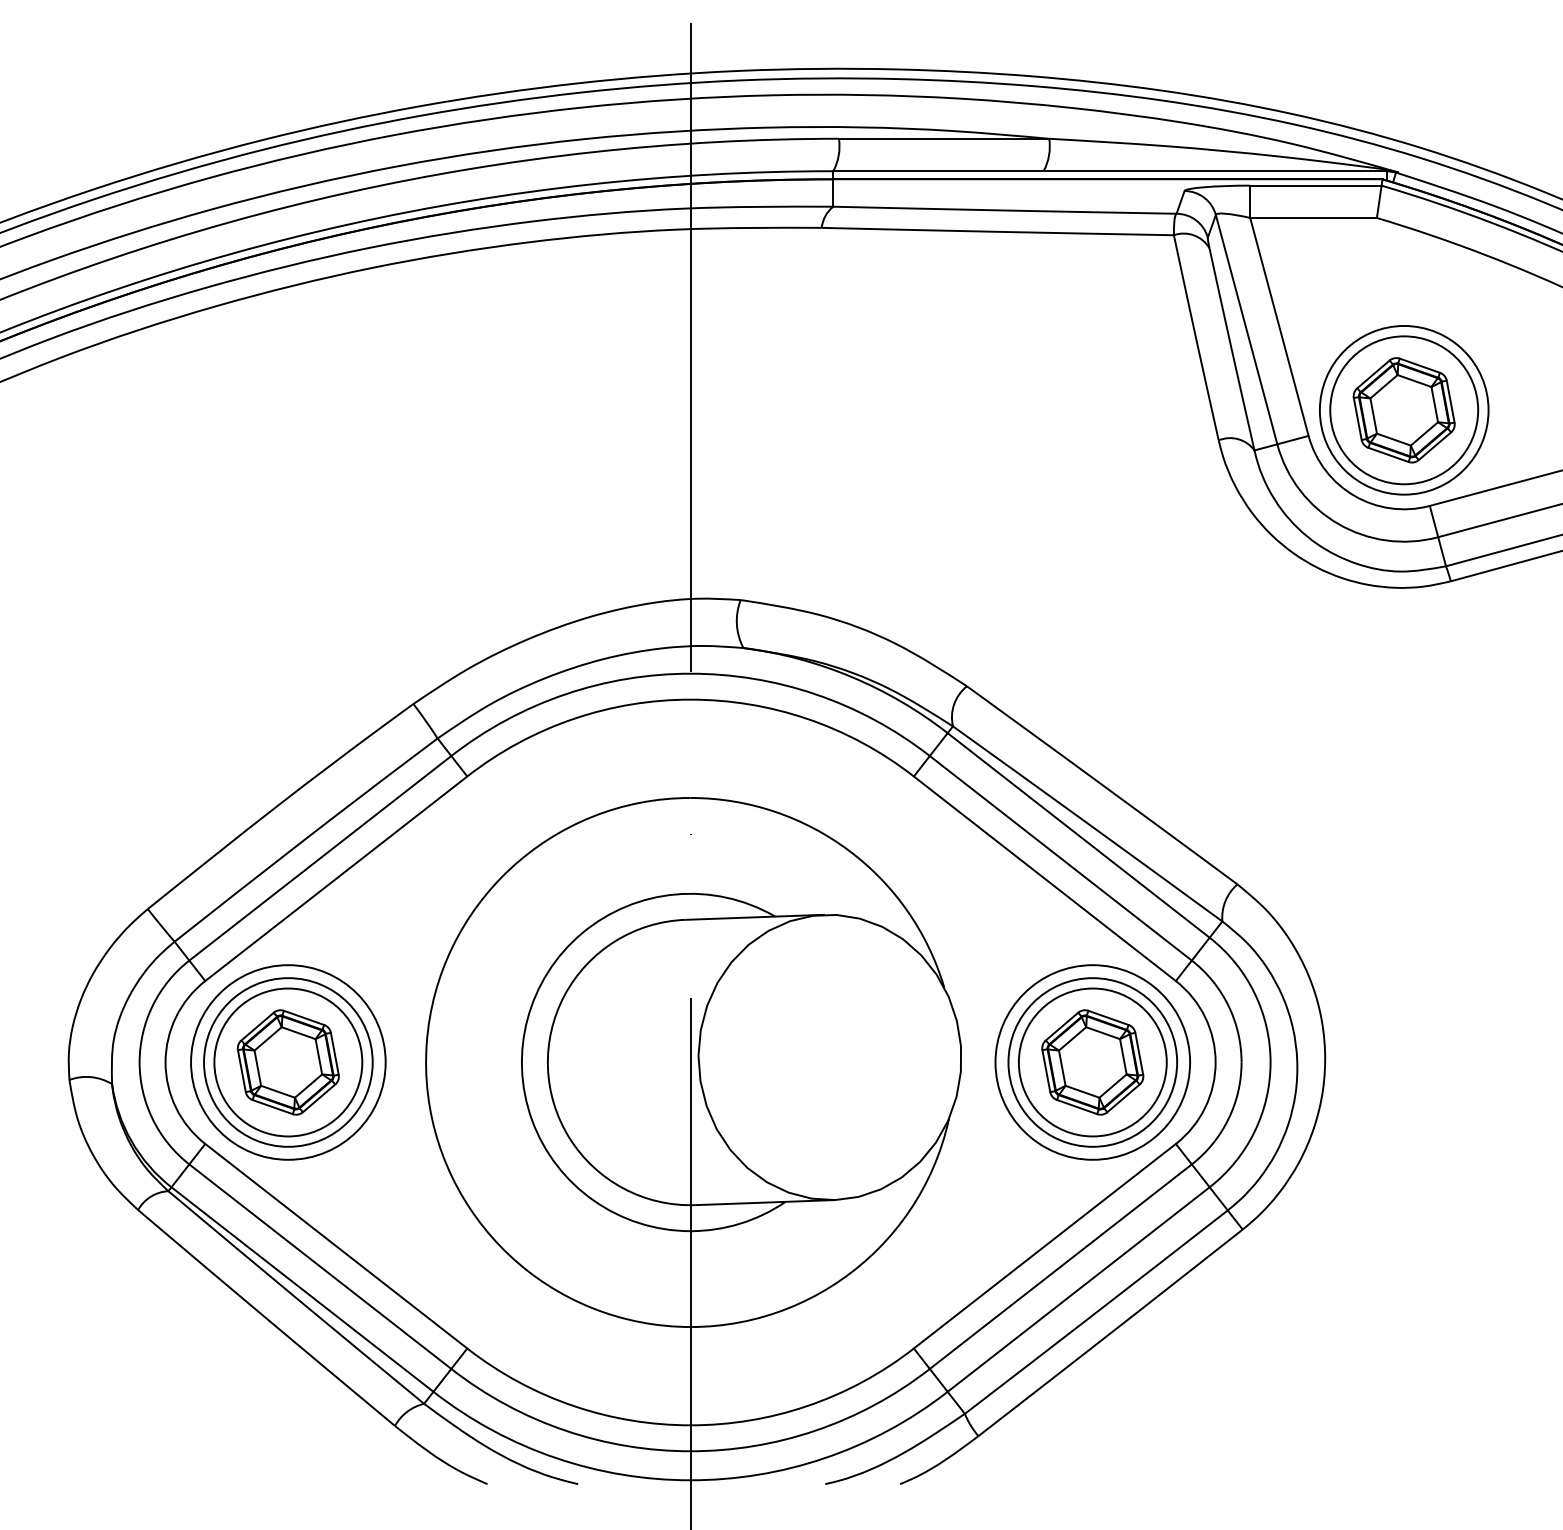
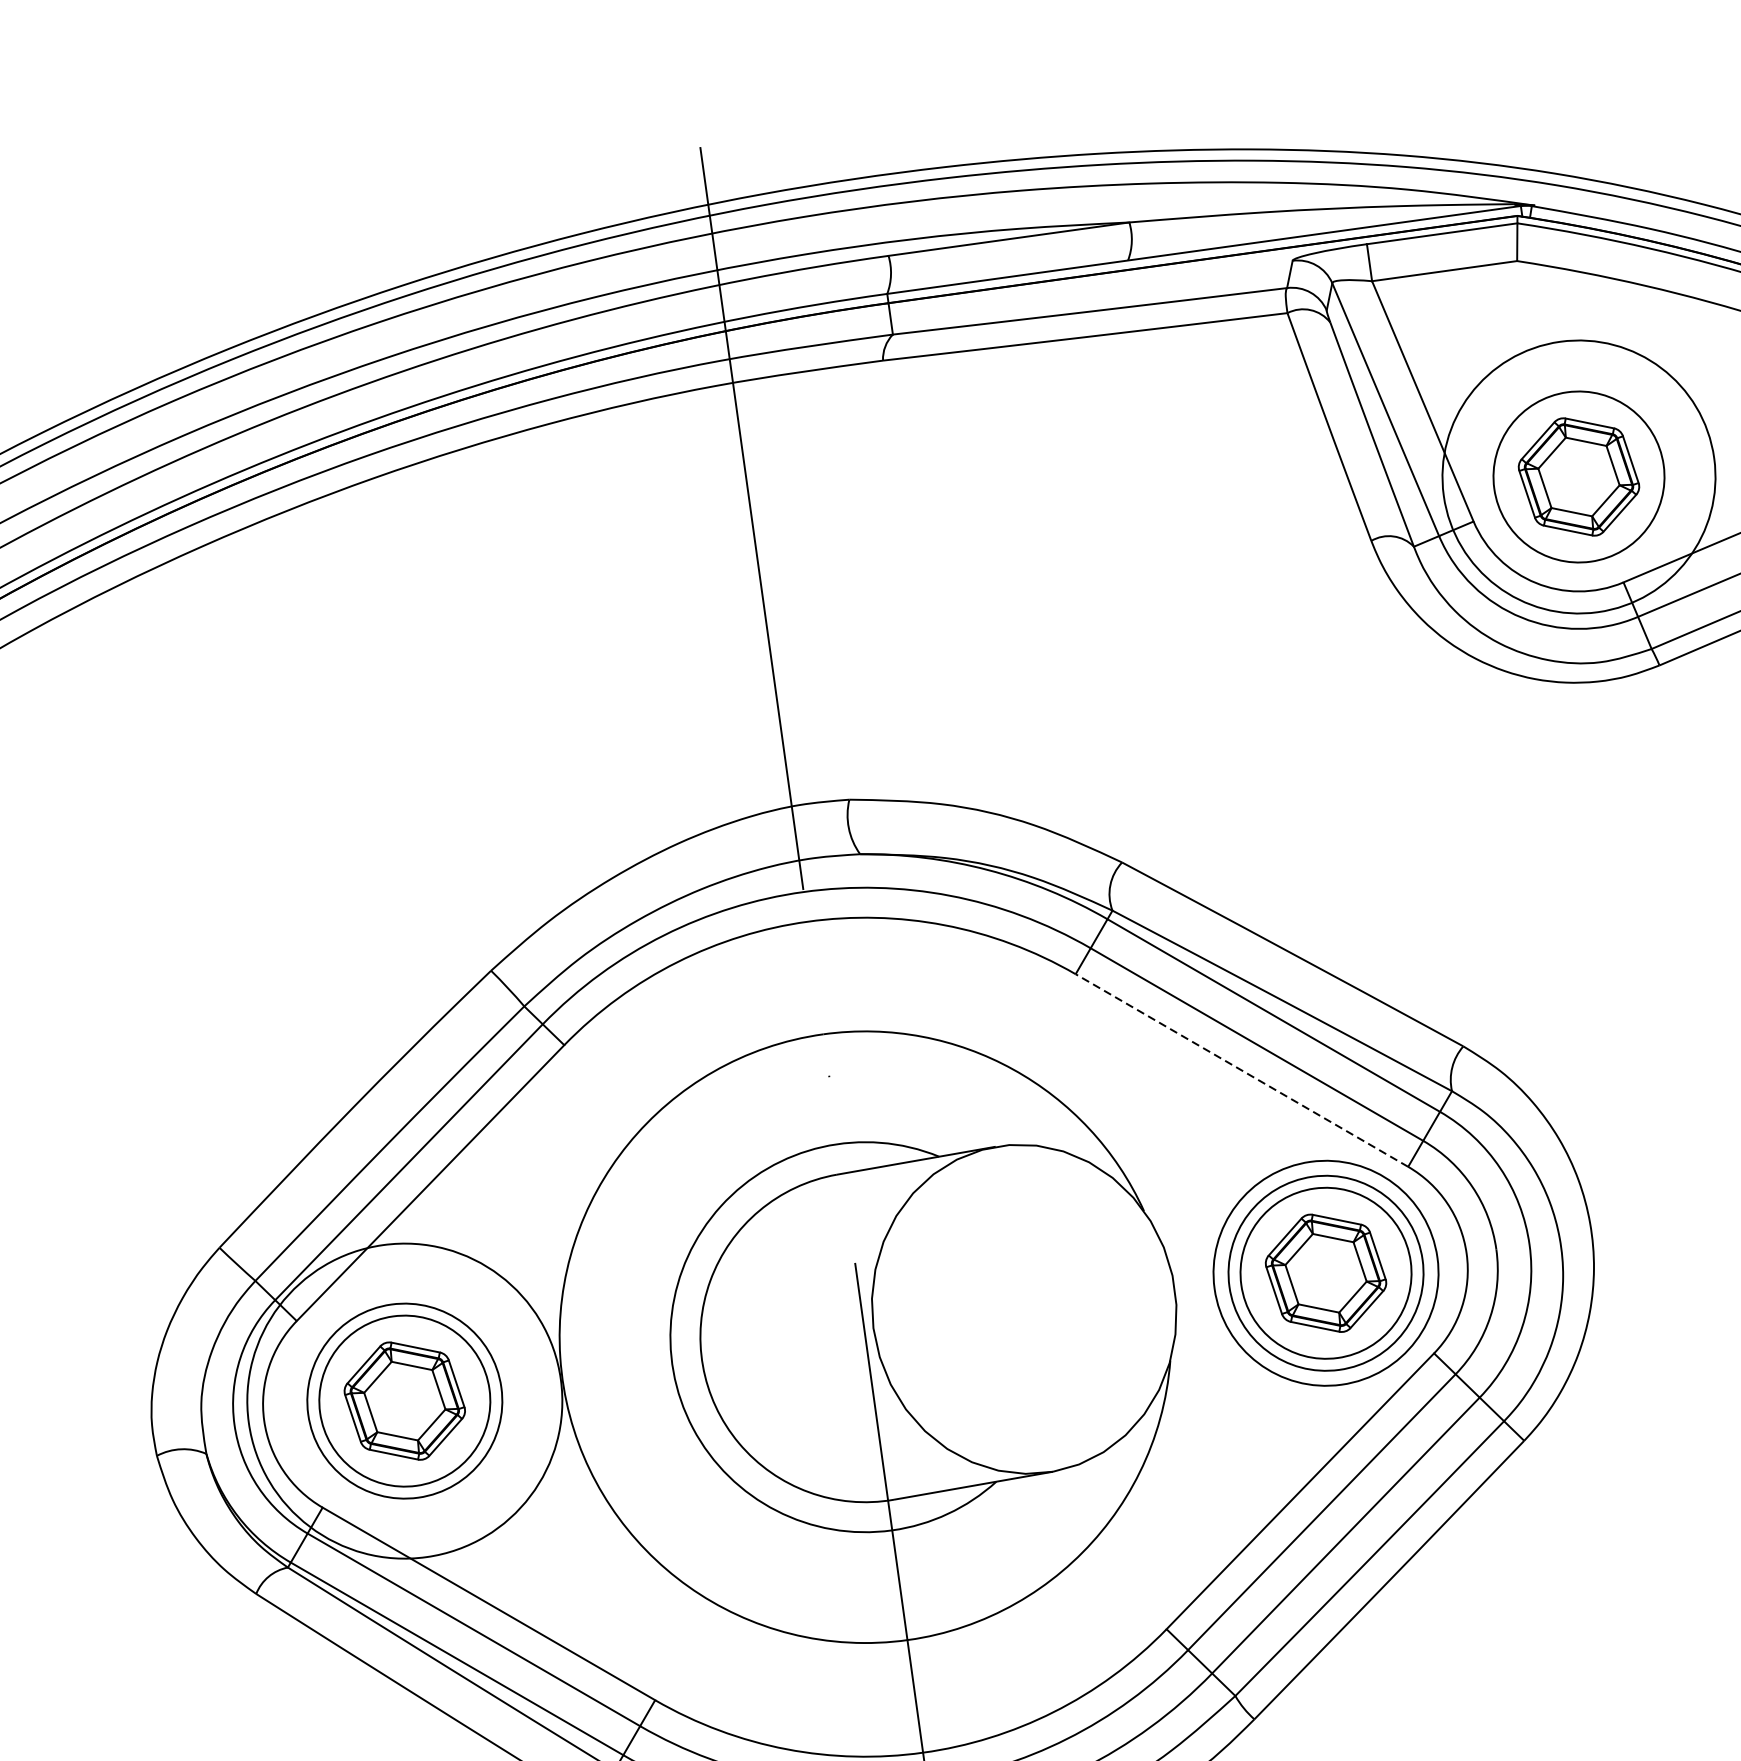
circle: (1403, 409) -> (1578, 476), size x1.4
line: (1044, 878) -> (1241, 1070), solid -> dashed
circle: (288, 1062) -> (405, 1401), size x1.4

